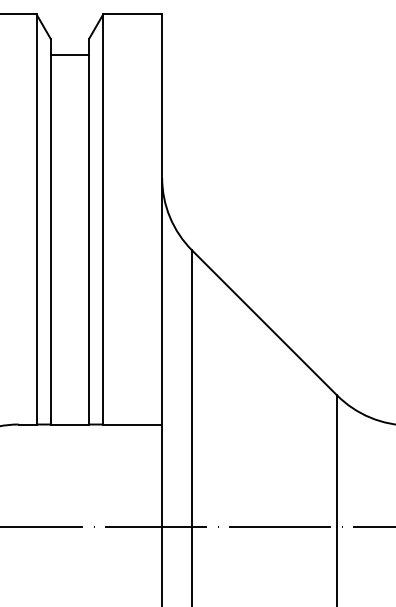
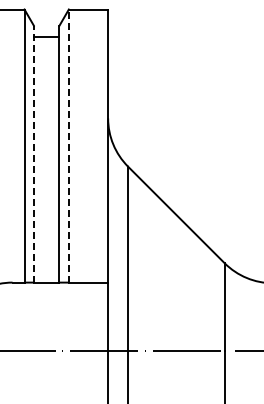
line: (102, 220) -> (68, 146), solid -> dashed
line: (50, 230) -> (33, 153), solid -> dashed

